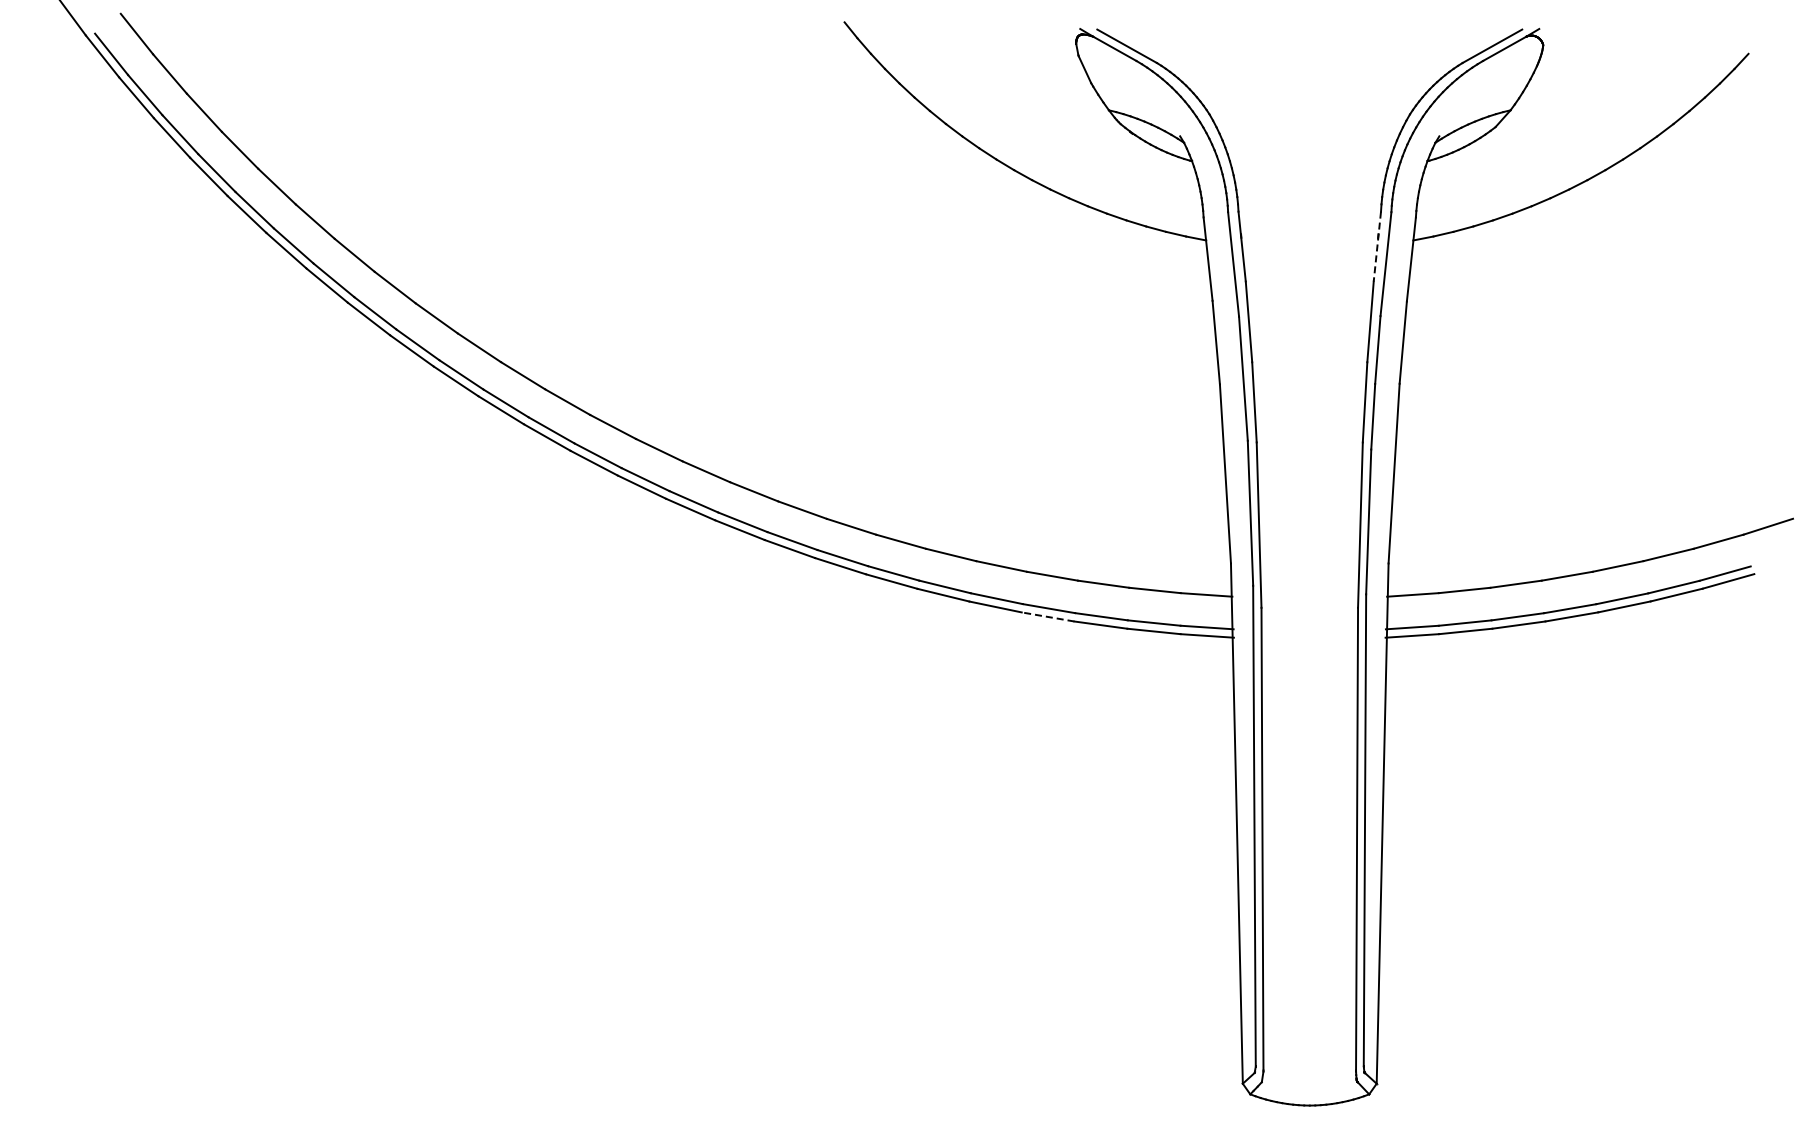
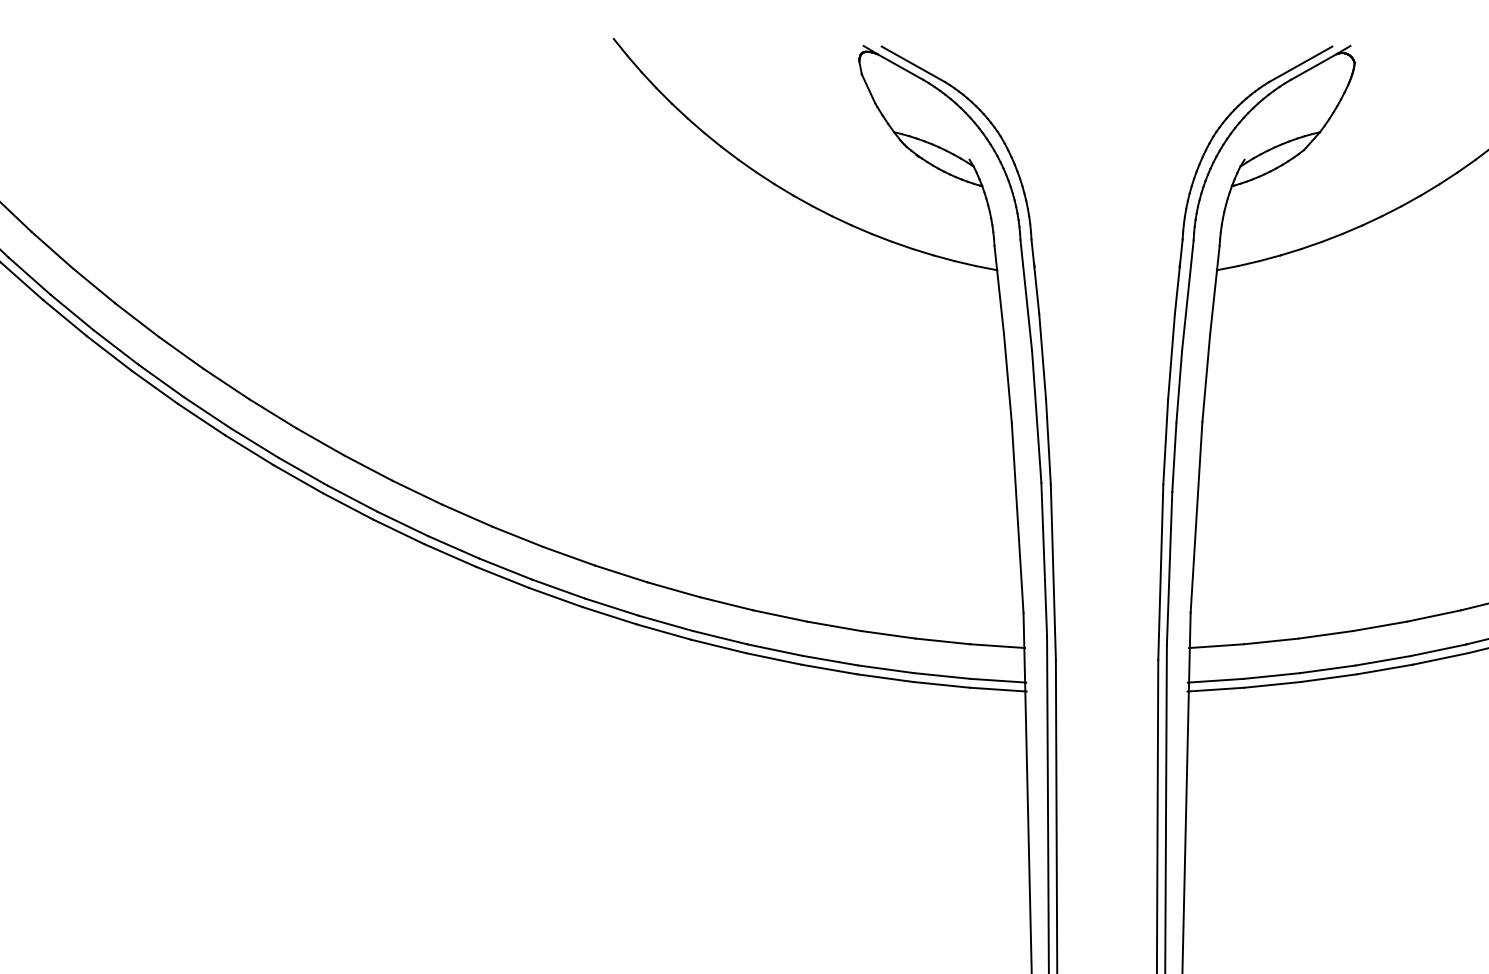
line: (1377, 247) -> (1178, 277), dashed -> solid
line: (1048, 616) -> (830, 669), dashed -> solid

